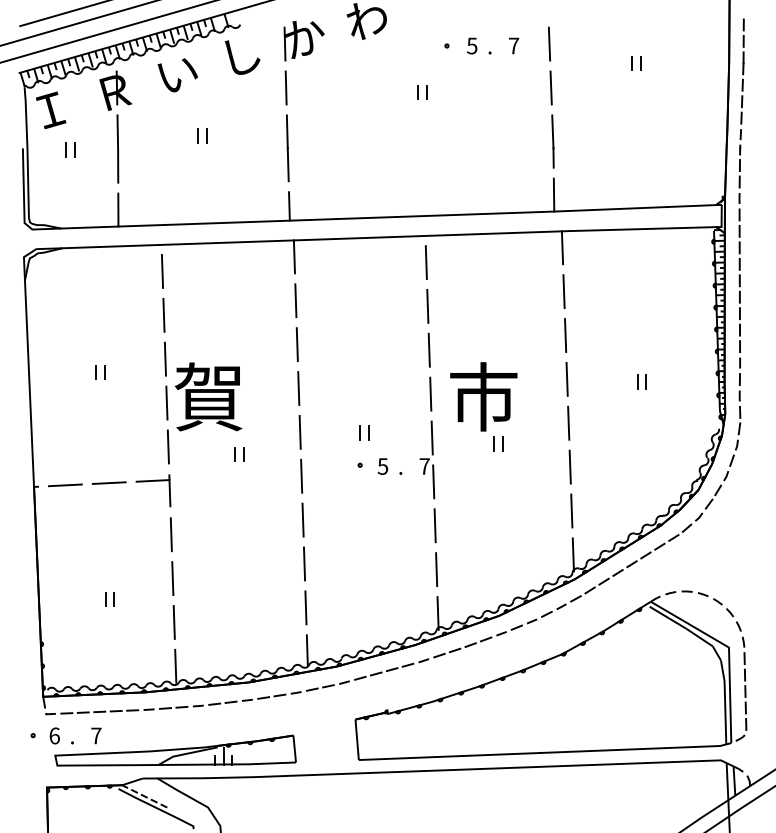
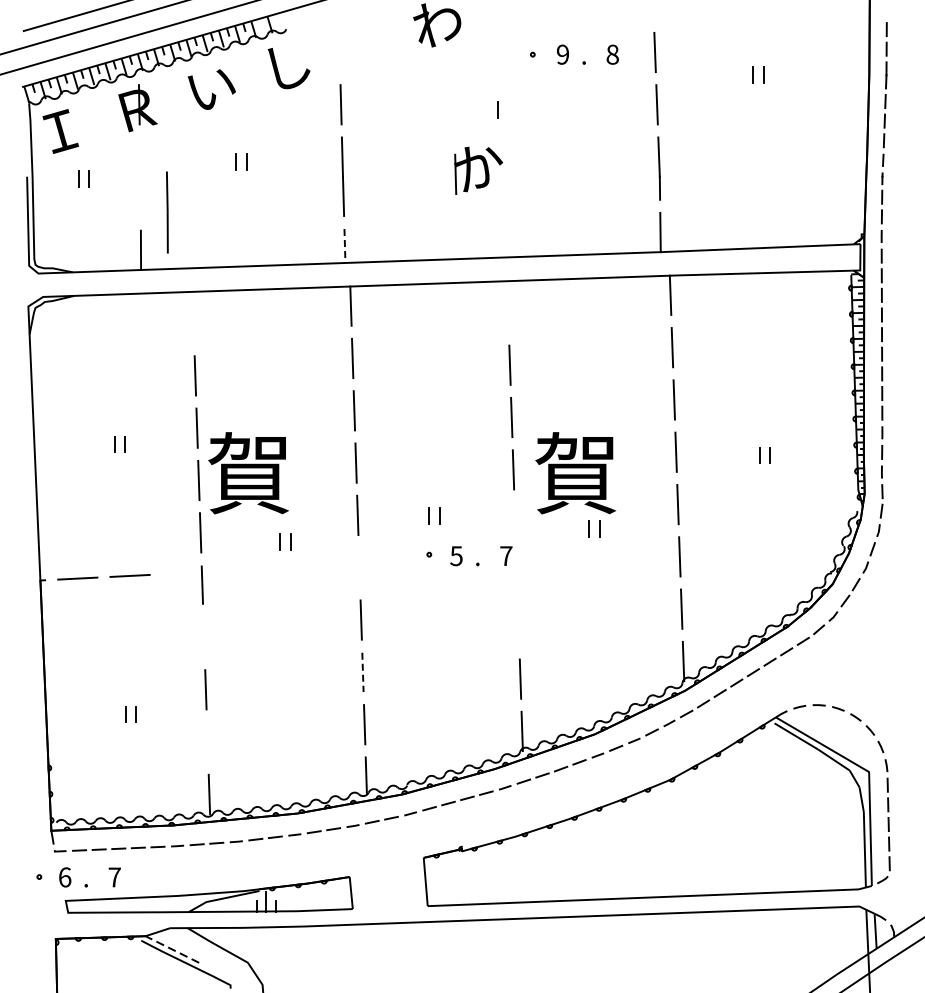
part: (304, 40) -> (478, 170), moved
text: (471, 45) -> (562, 54), 5 -> 9
text: (513, 45) -> (612, 54), 7 -> 8
line: (426, 91) -> (508, 109), removed
line: (117, 148) -> (167, 212), moved
line: (289, 206) -> (344, 246), solid -> dashed
line: (425, 262) -> (507, 312), removed
line: (162, 271) -> (193, 323), removed
text: (482, 396) -> (575, 472), 市 -> 賀
line: (431, 437) -> (514, 521), removed
line: (301, 476) -> (359, 567), removed
line: (152, 481) -> (181, 573), removed
line: (433, 481) -> (516, 574), removed
line: (434, 525) -> (518, 626), removed
line: (170, 534) -> (203, 637), removed
line: (304, 564) -> (362, 672), solid -> dashed
line: (174, 621) -> (207, 741), removed

